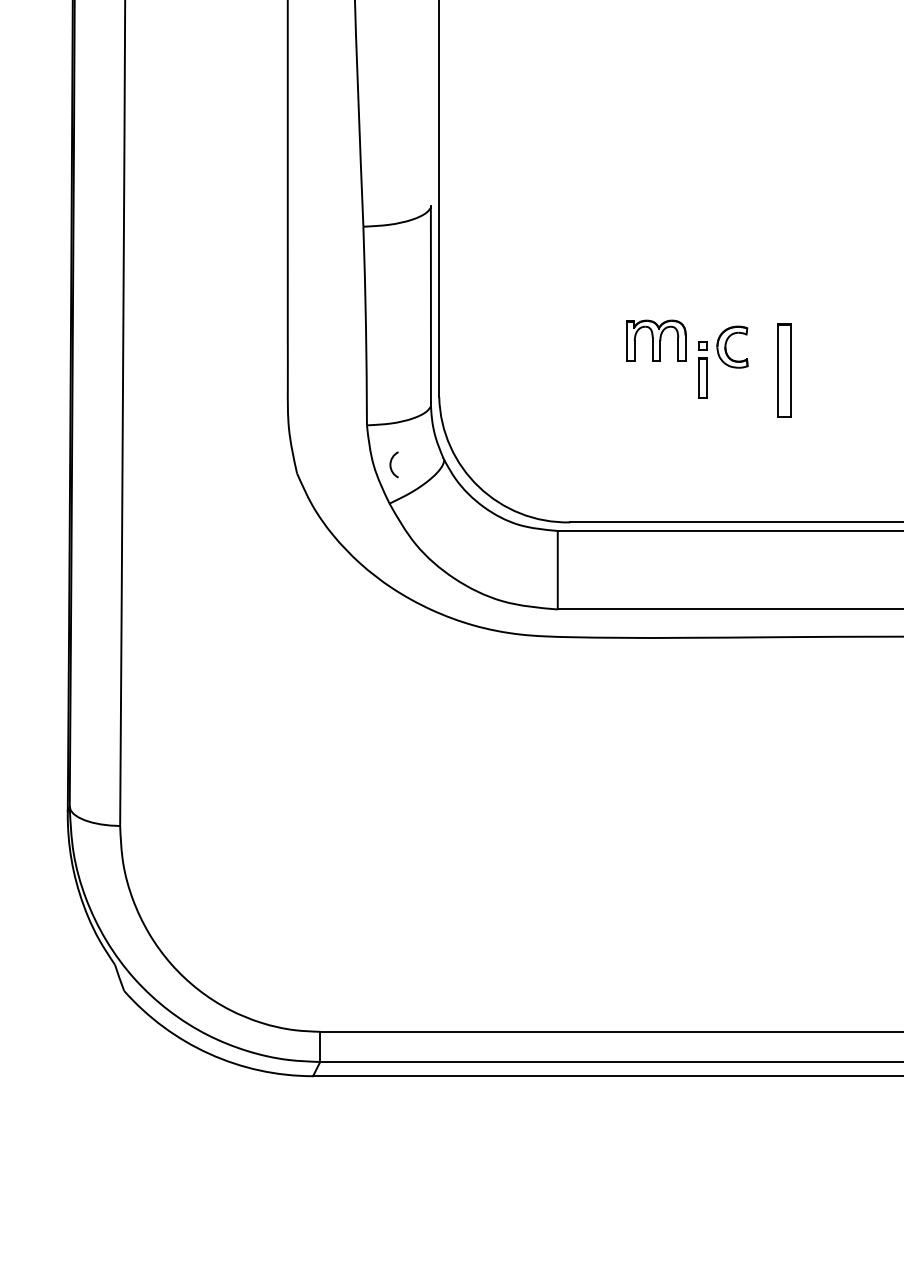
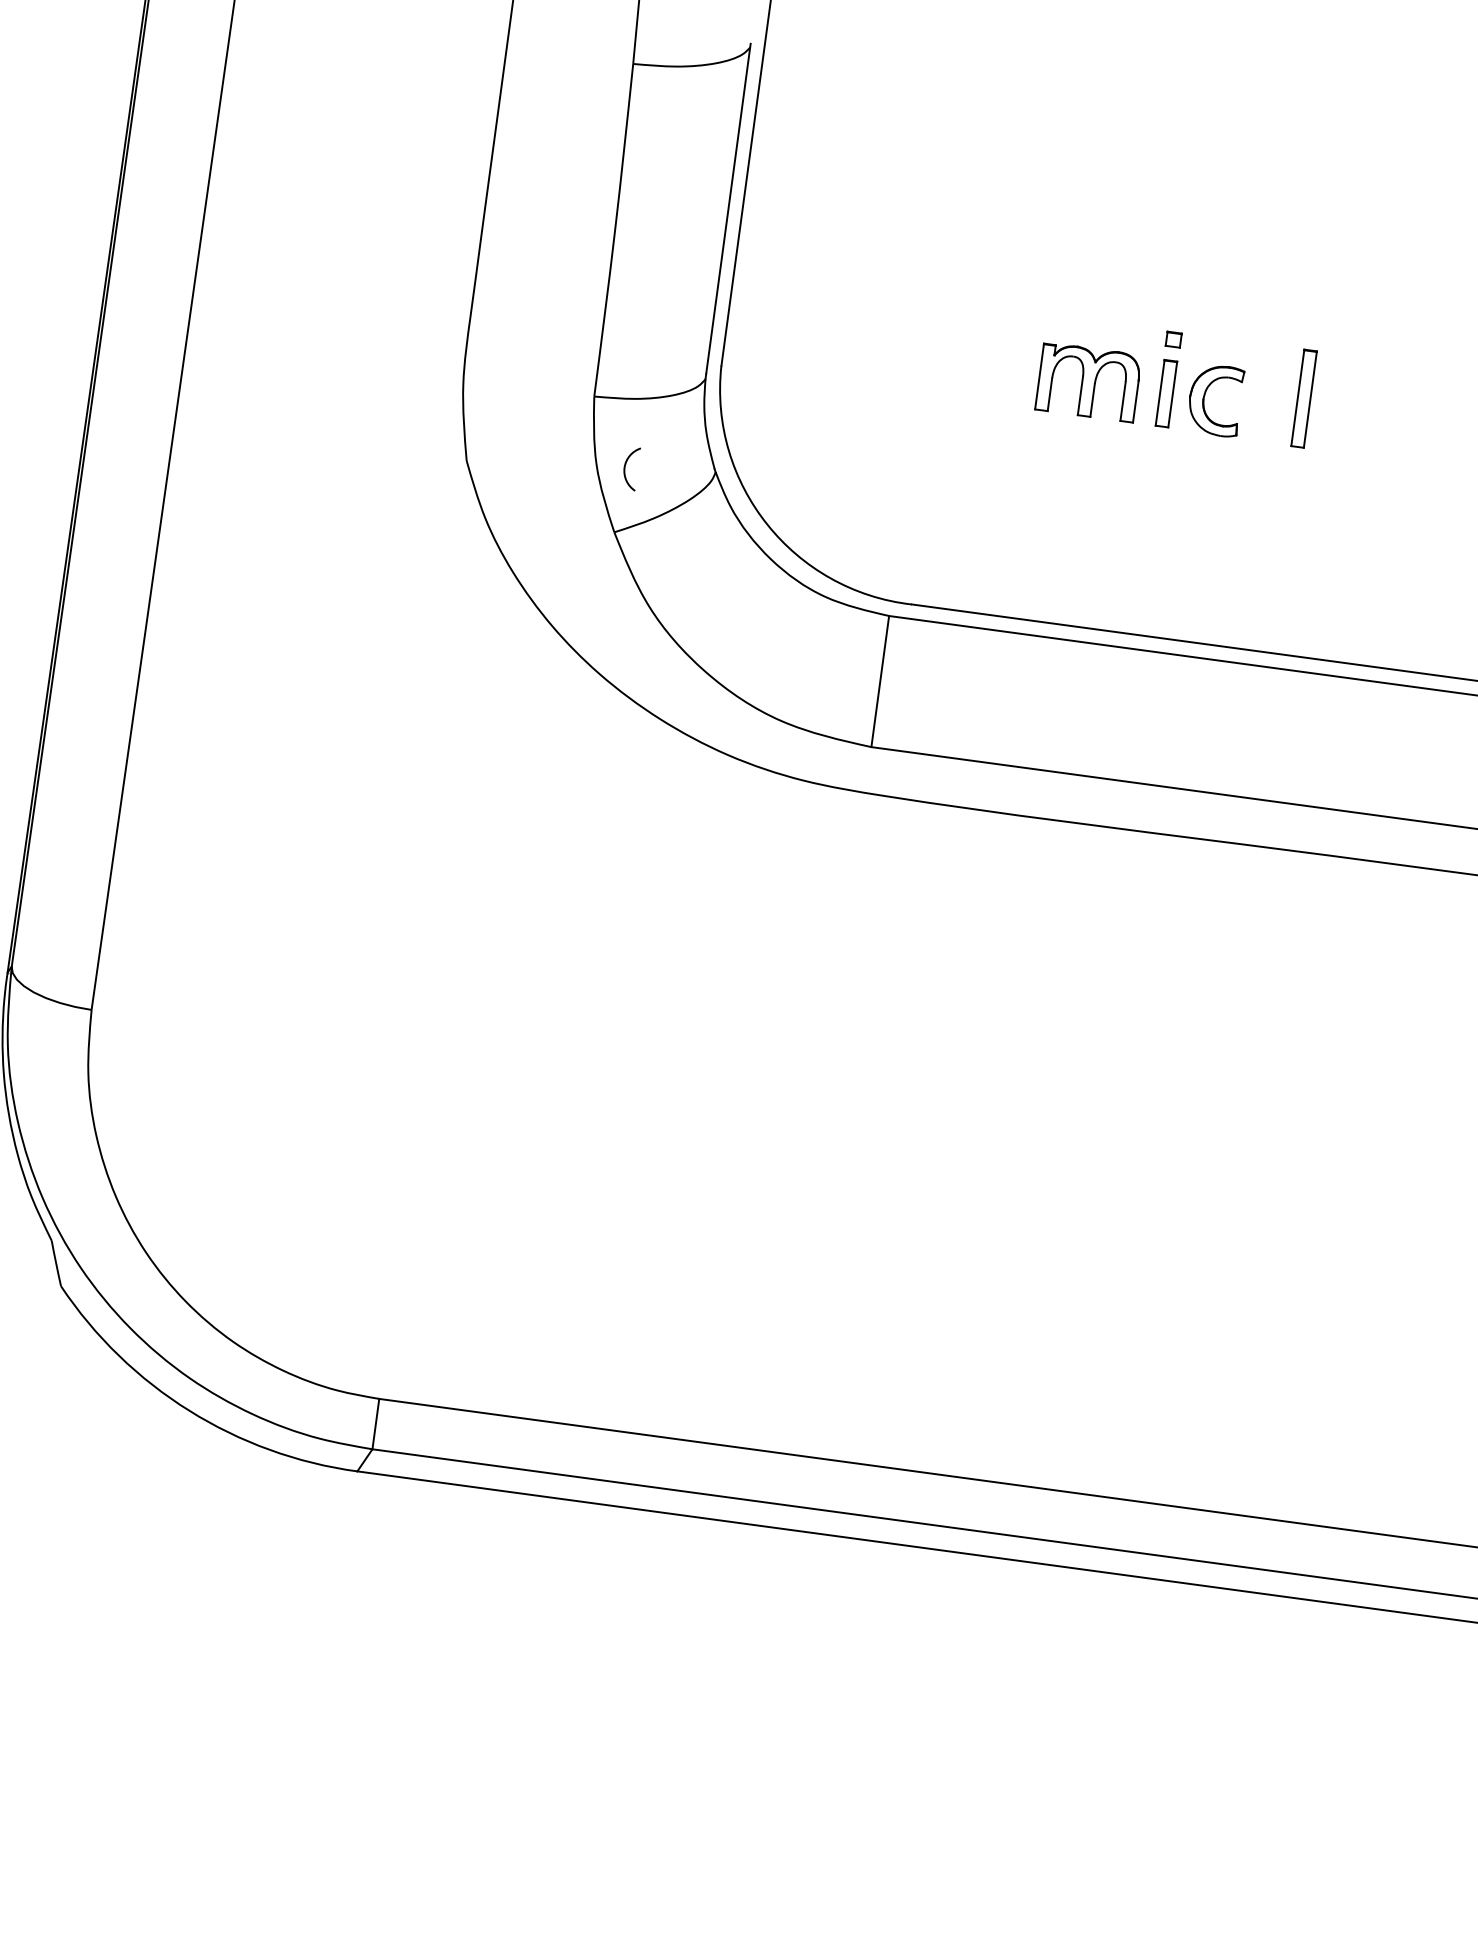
part: (656, 340) -> (1088, 381), moved
part: (732, 346) -> (1215, 399), moved
part: (784, 369) -> (1304, 397), size x0.62

